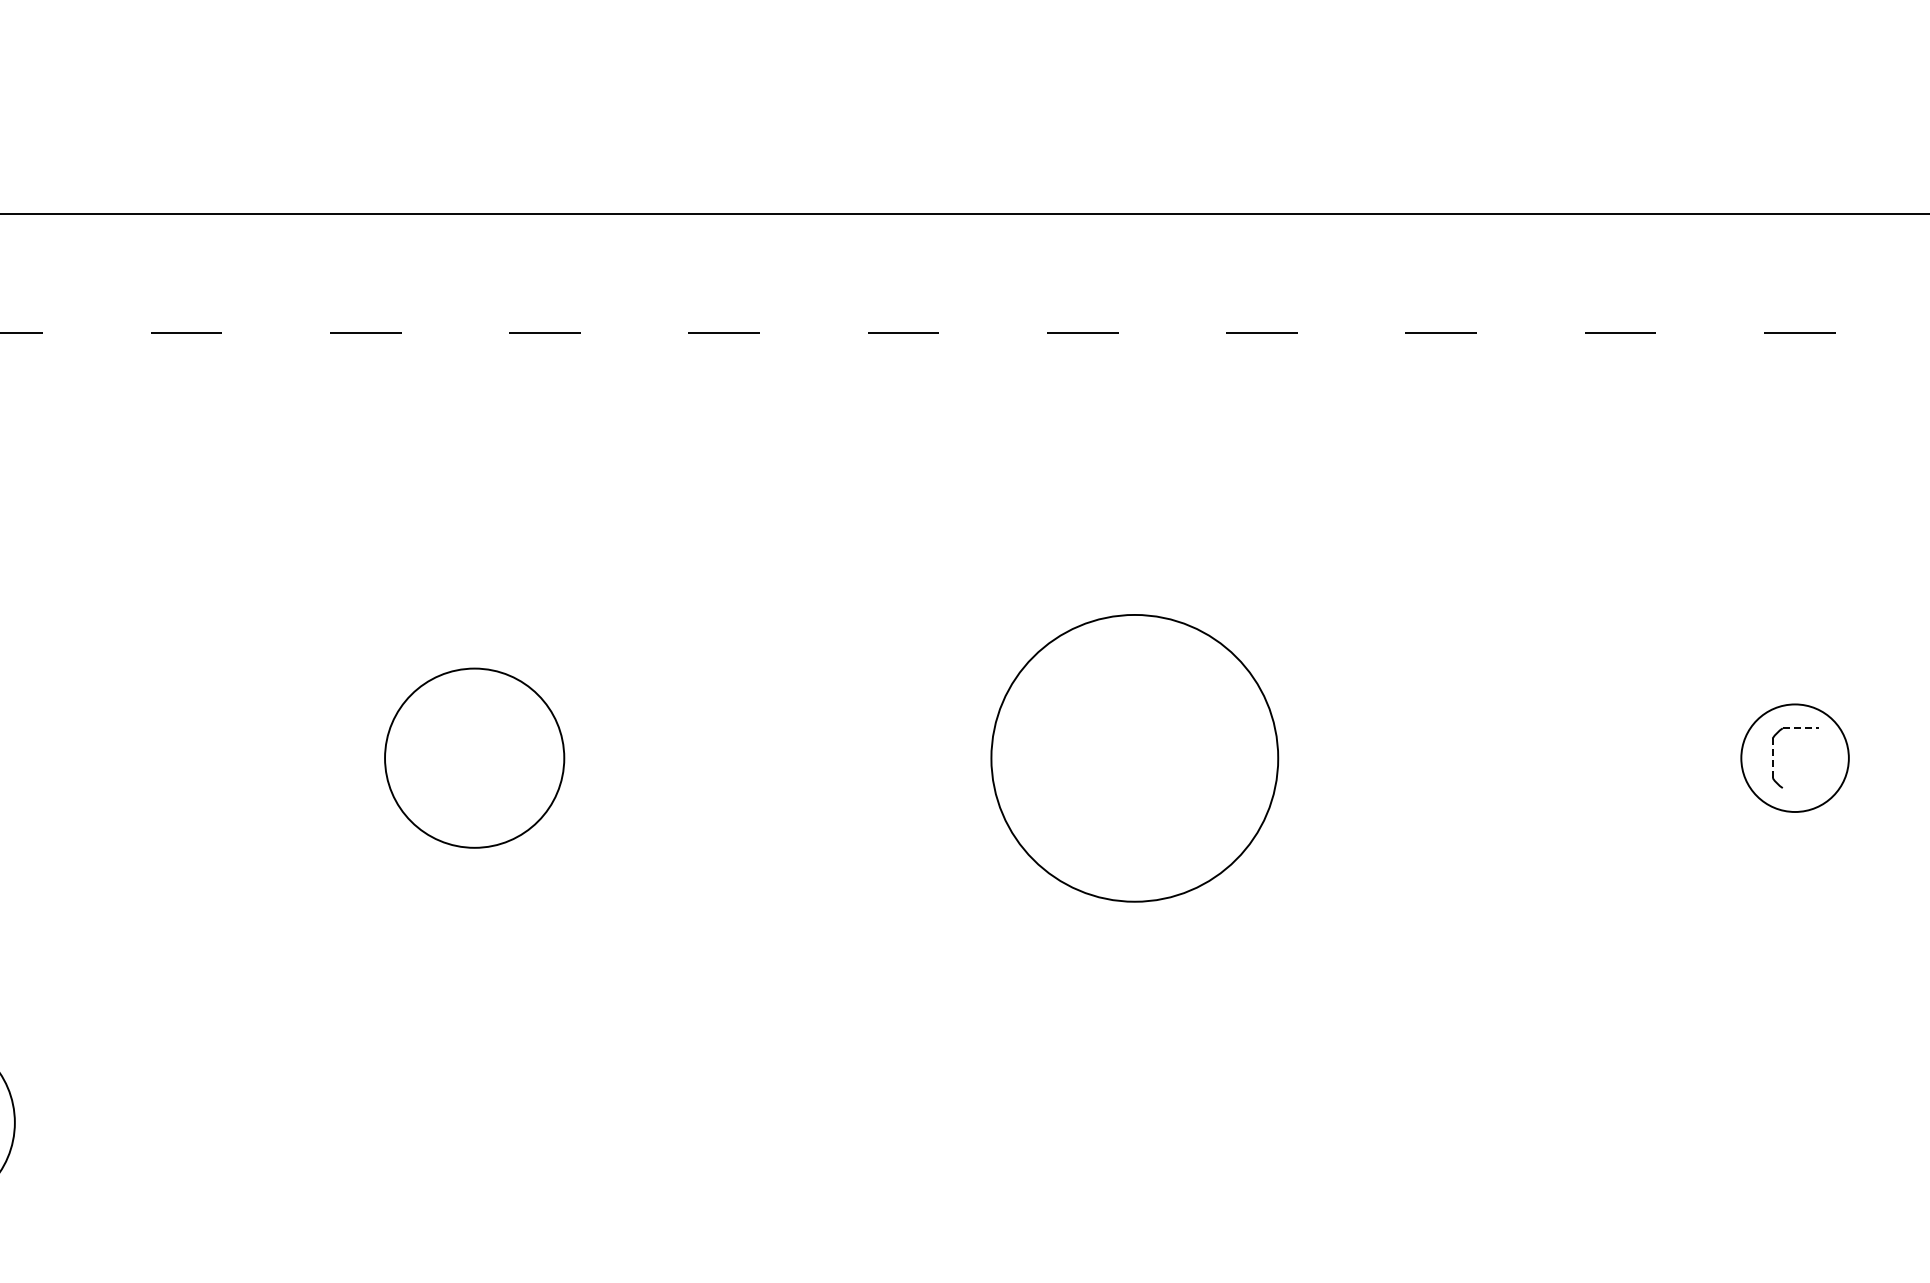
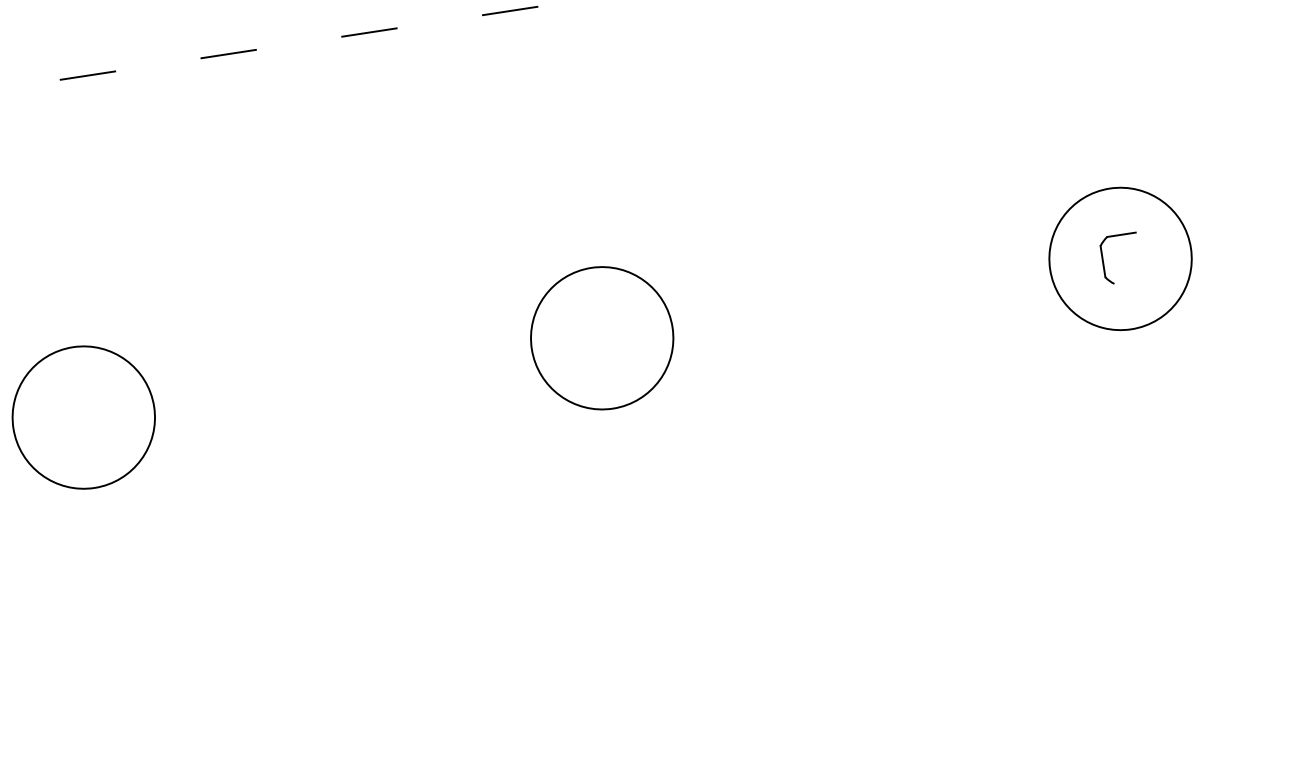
line: (1801, 728) -> (1122, 234), dashed -> solid
circle: (1134, 757) -> (601, 337), size x0.62
circle: (1794, 757) -> (1120, 258), size x1.67
line: (1772, 758) -> (1102, 261), dashed -> solid

